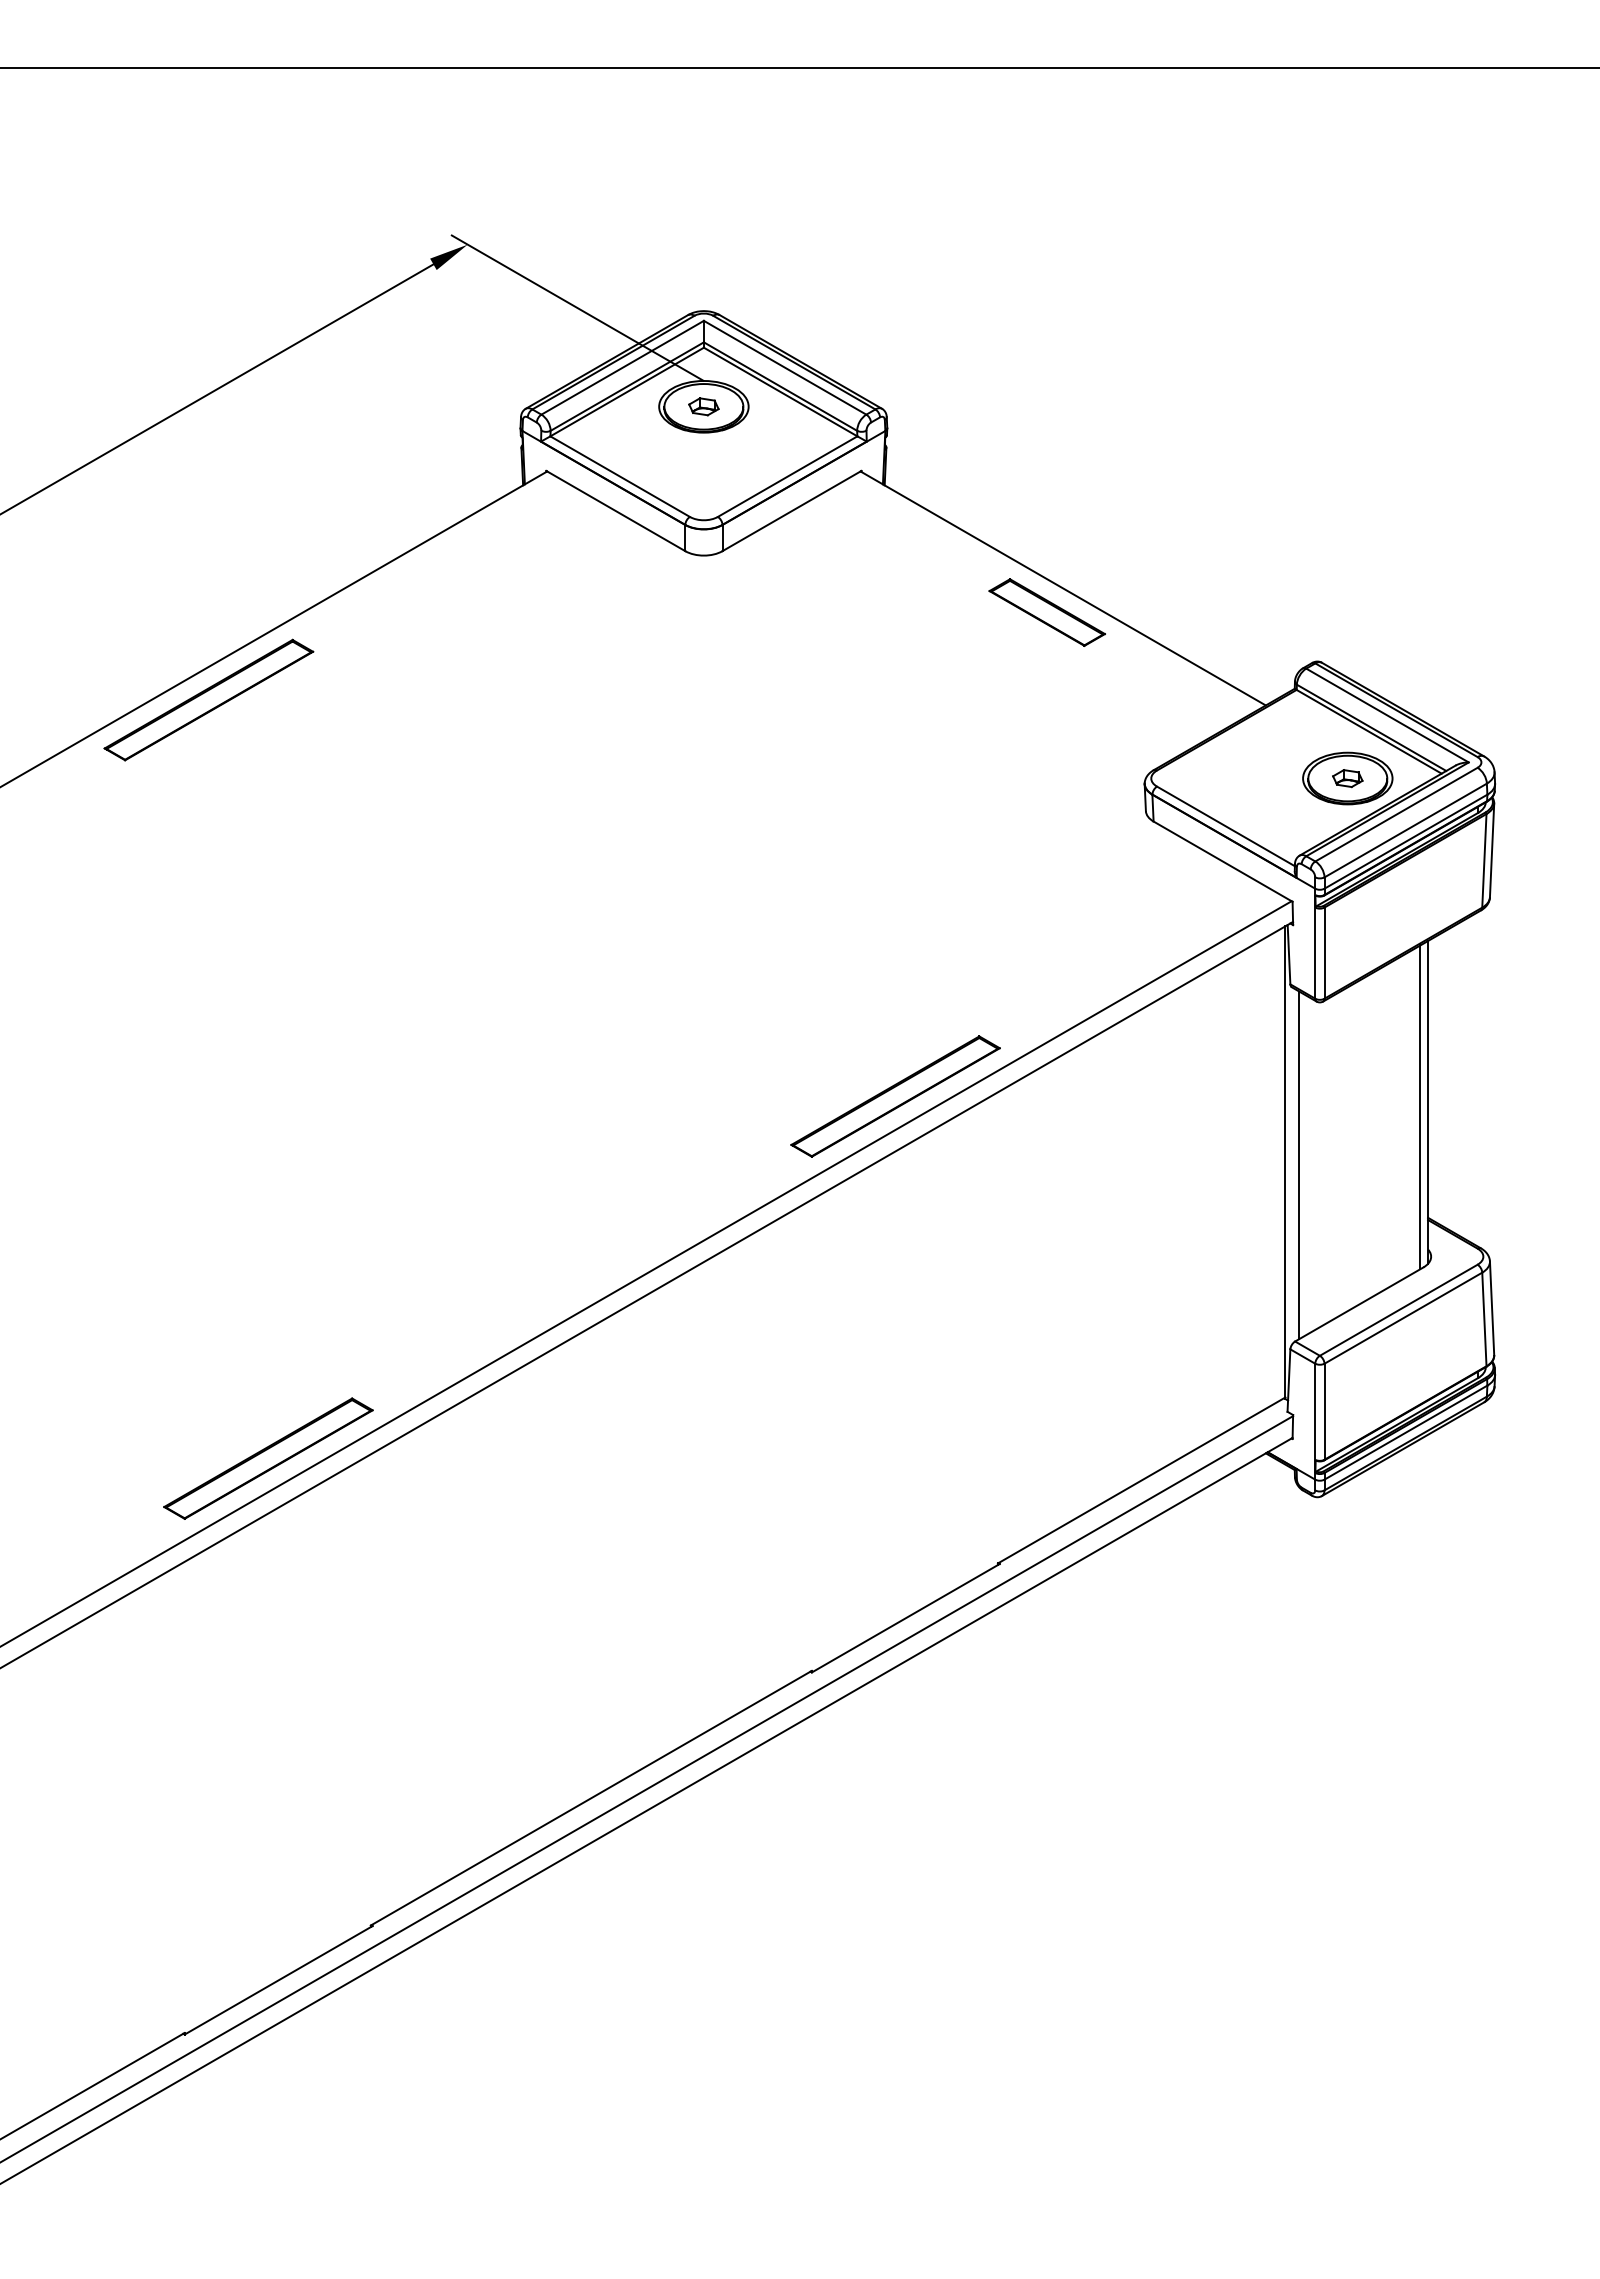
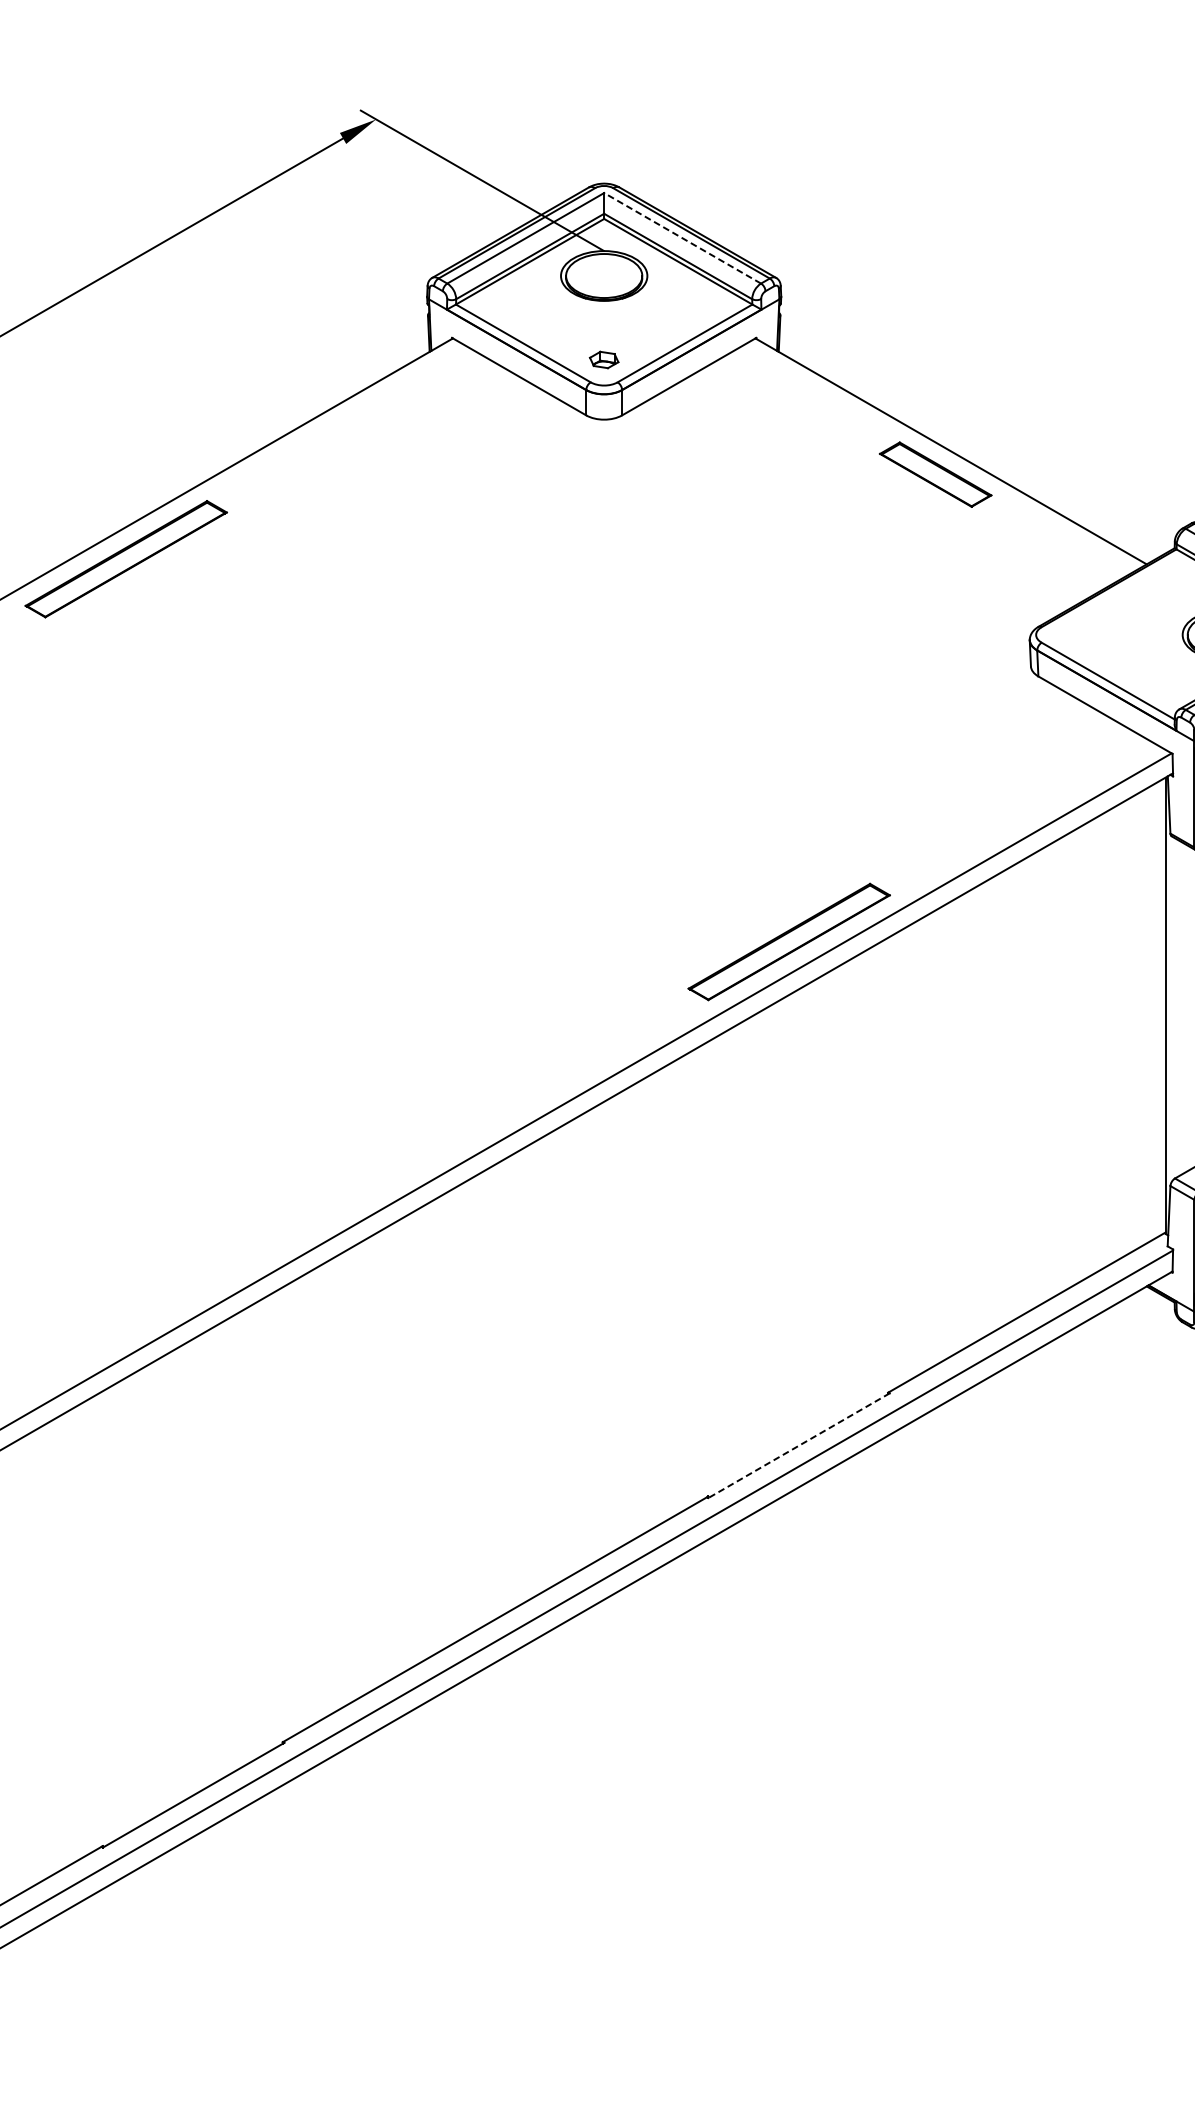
line: (785, 367) -> (682, 238), solid -> dashed
part: (703, 406) -> (603, 359), moved
line: (1299, 1165) -> (1179, 1008), removed
part: (268, 1458) -> (183, 1291), removed
line: (905, 1618) -> (798, 1445), solid -> dashed

